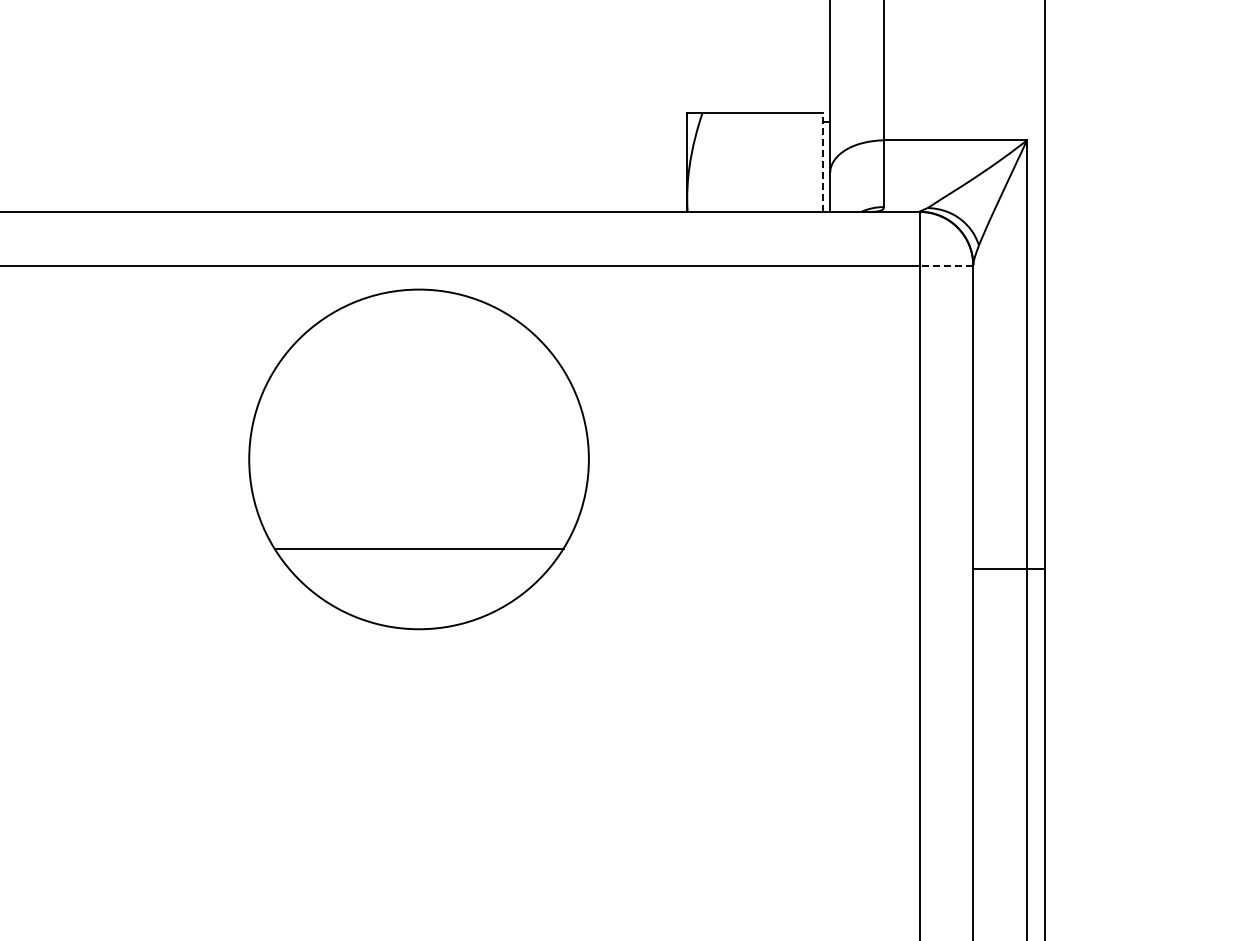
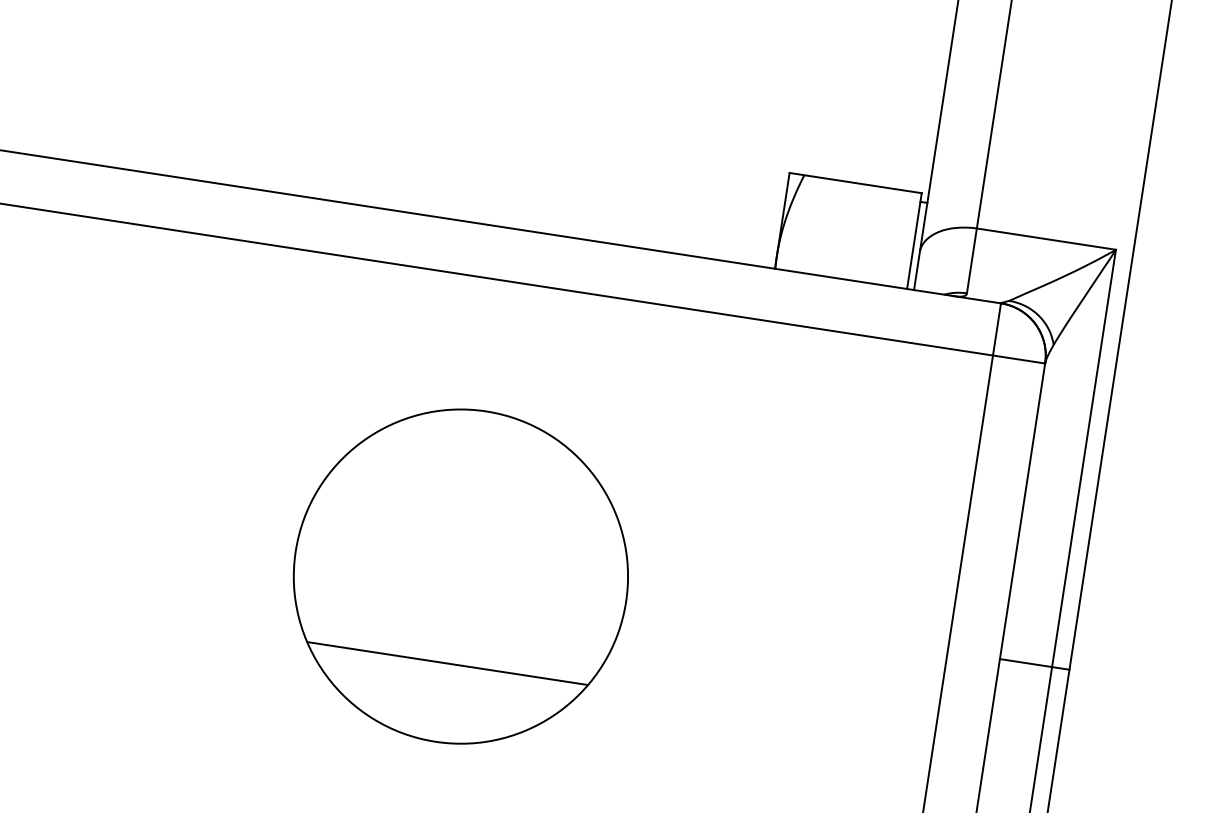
line: (823, 162) -> (914, 241), dashed -> solid
line: (946, 265) -> (1019, 359), dashed -> solid
part: (418, 459) -> (460, 576), moved

